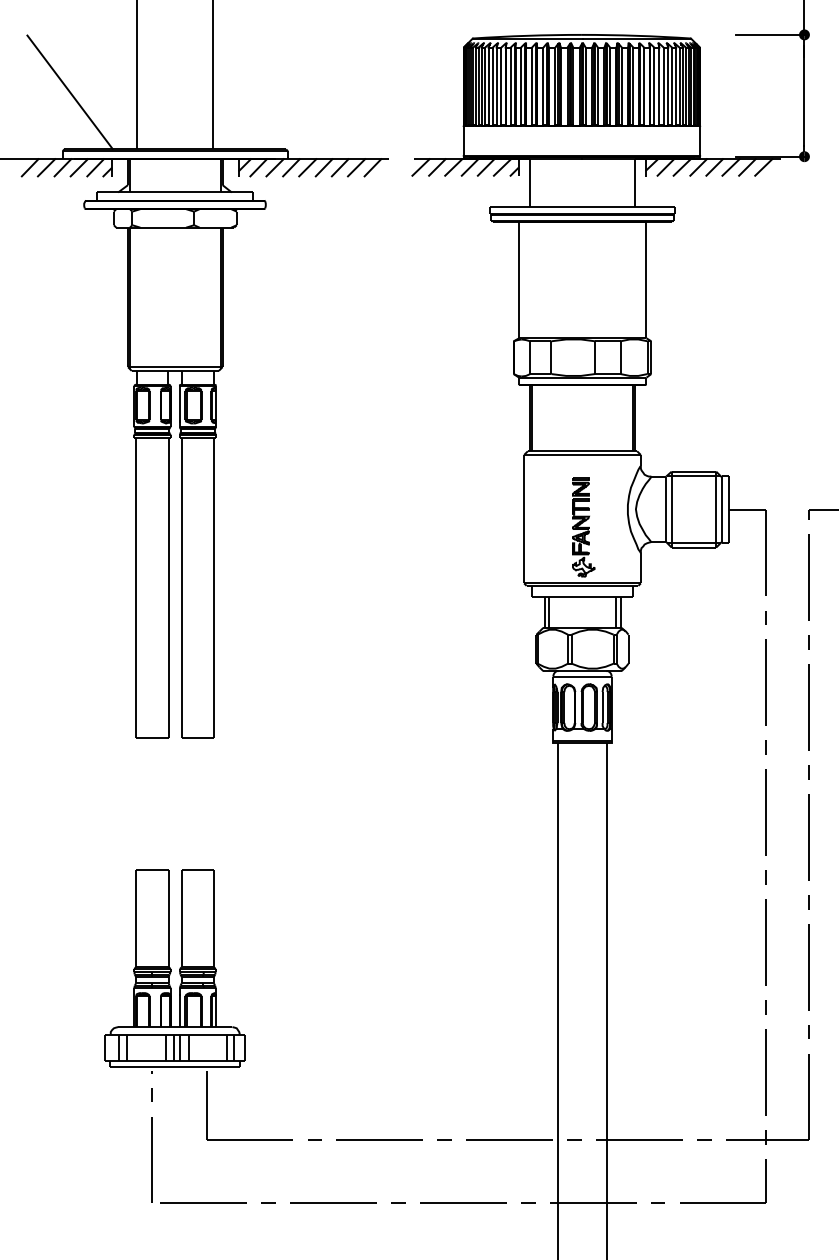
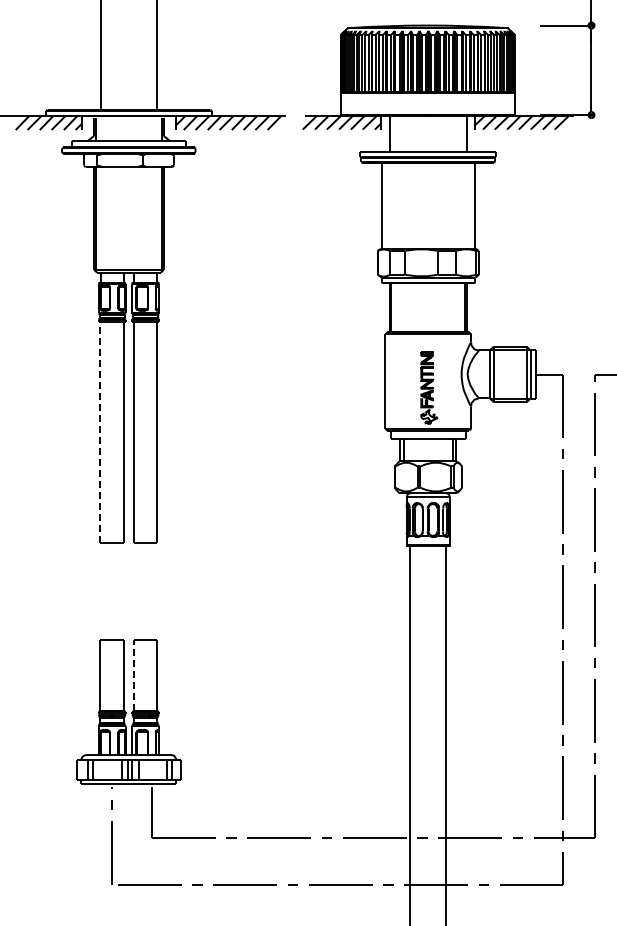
line: (69, 91) -> (51, 67), removed
line: (136, 587) -> (100, 431), solid -> dashed
line: (181, 919) -> (133, 675), solid -> dashed

